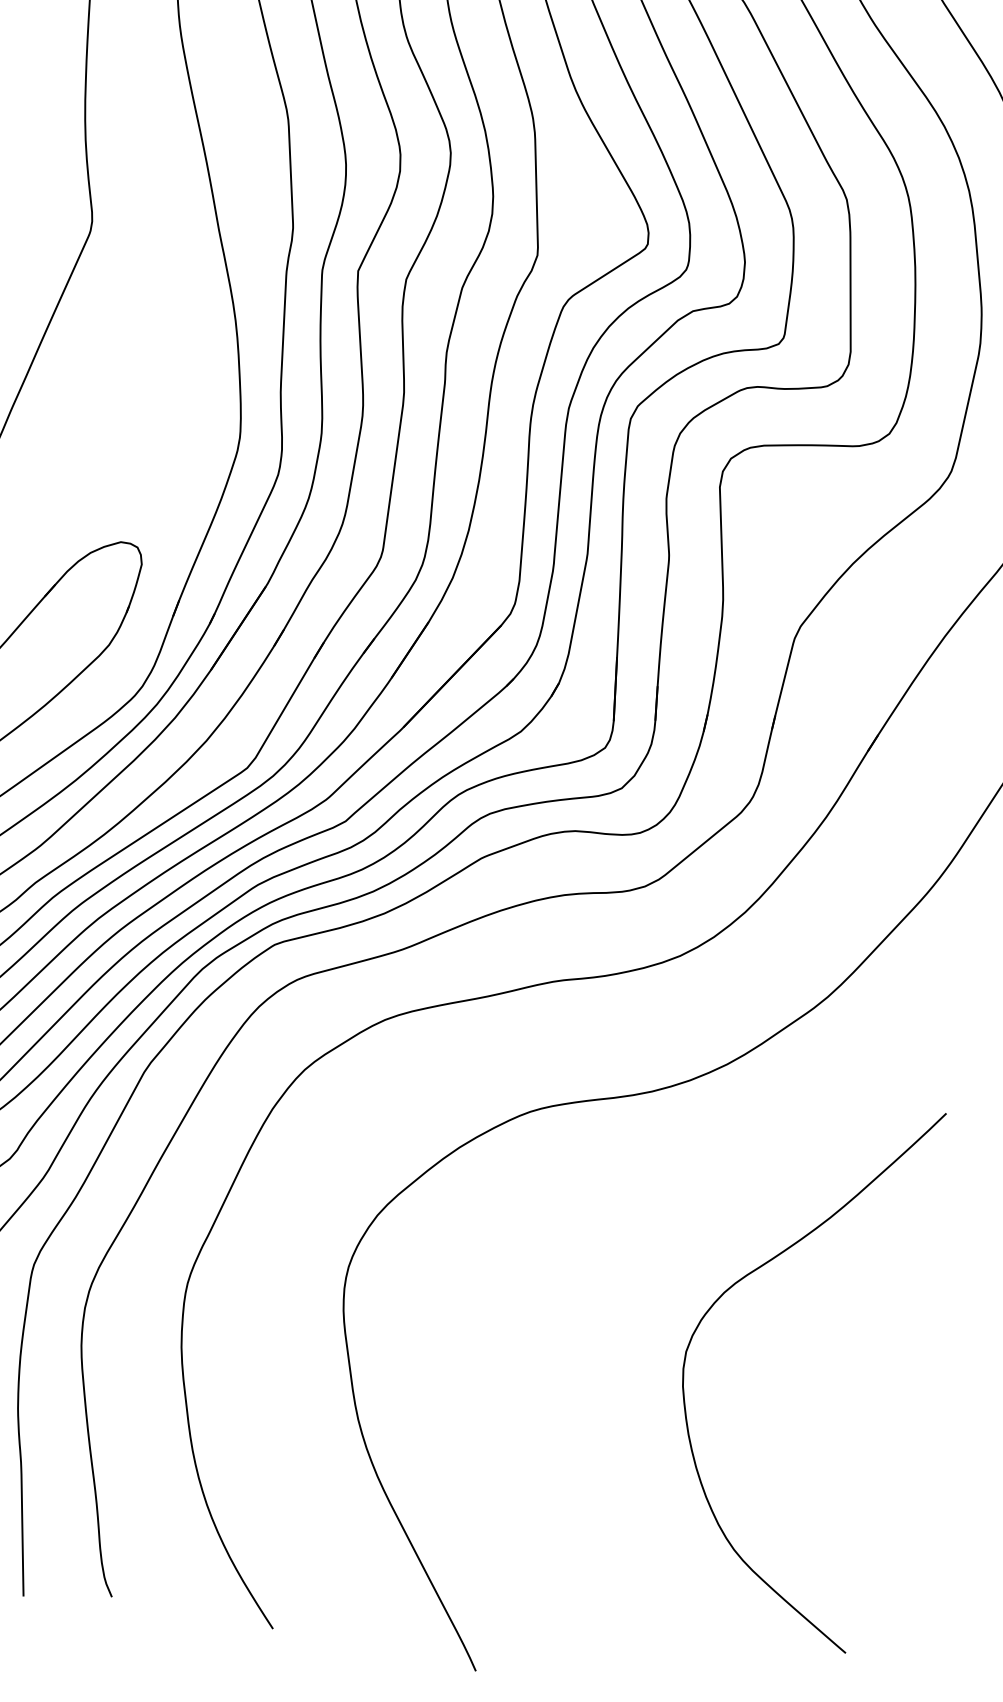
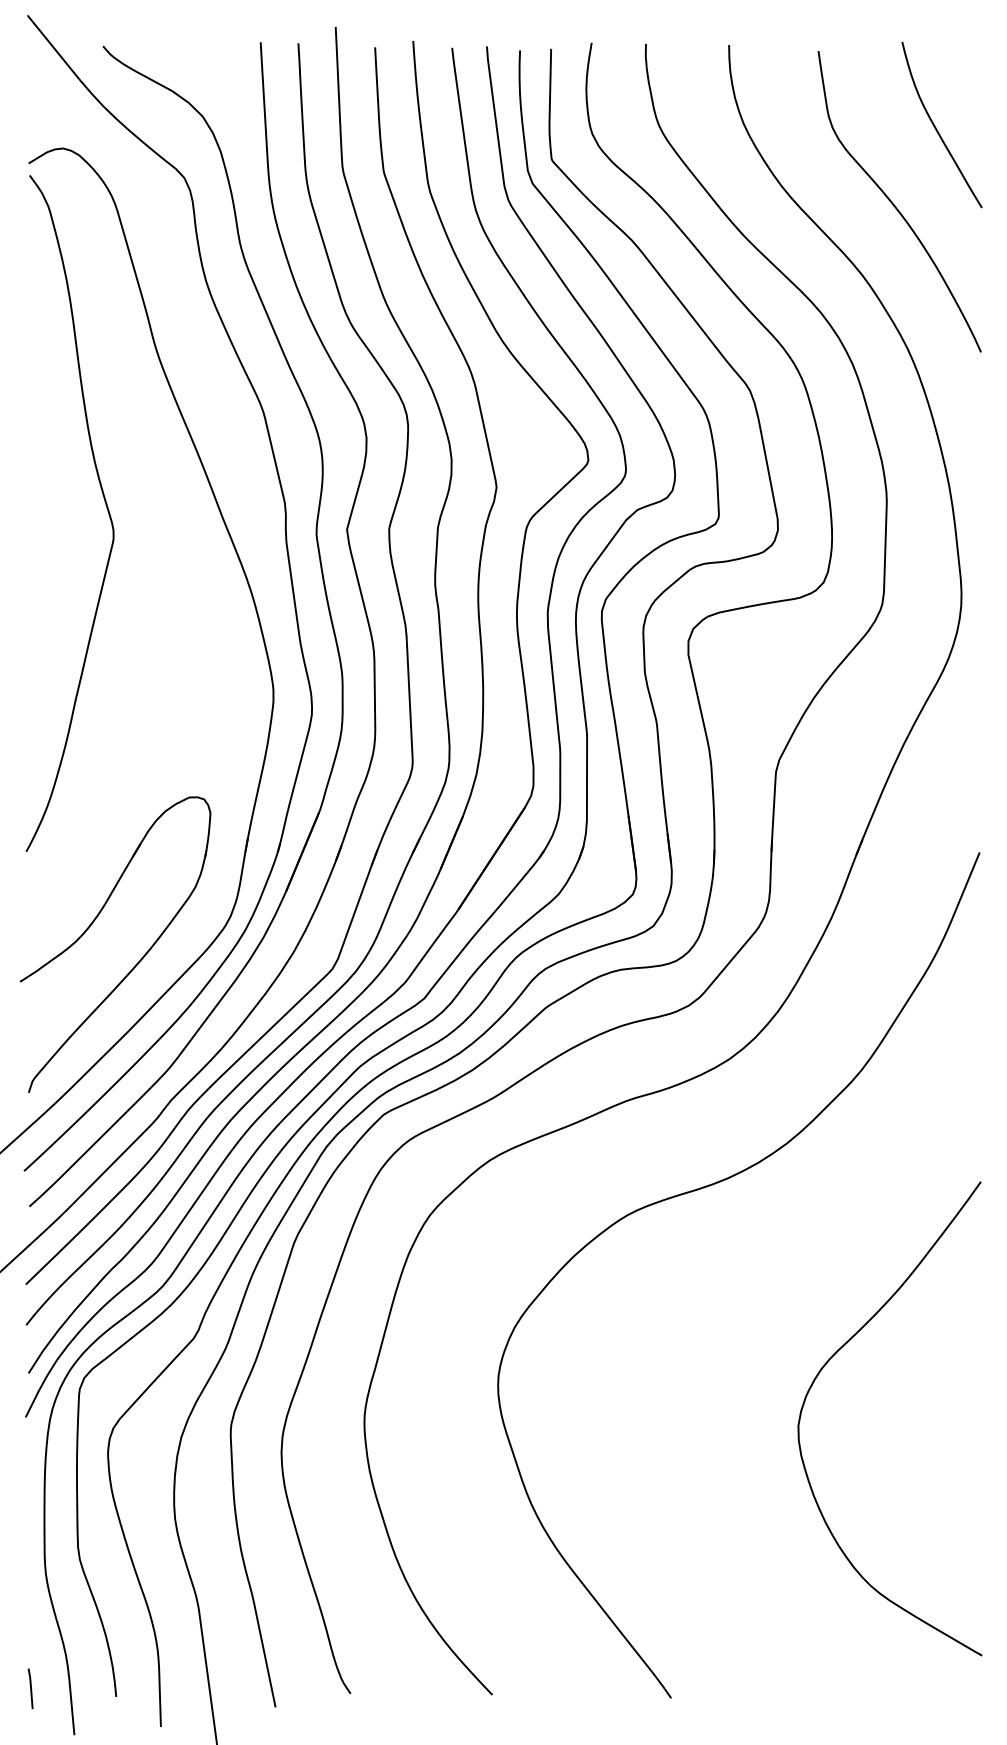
curve: (728, 1291) -> (824, 1367), moved

